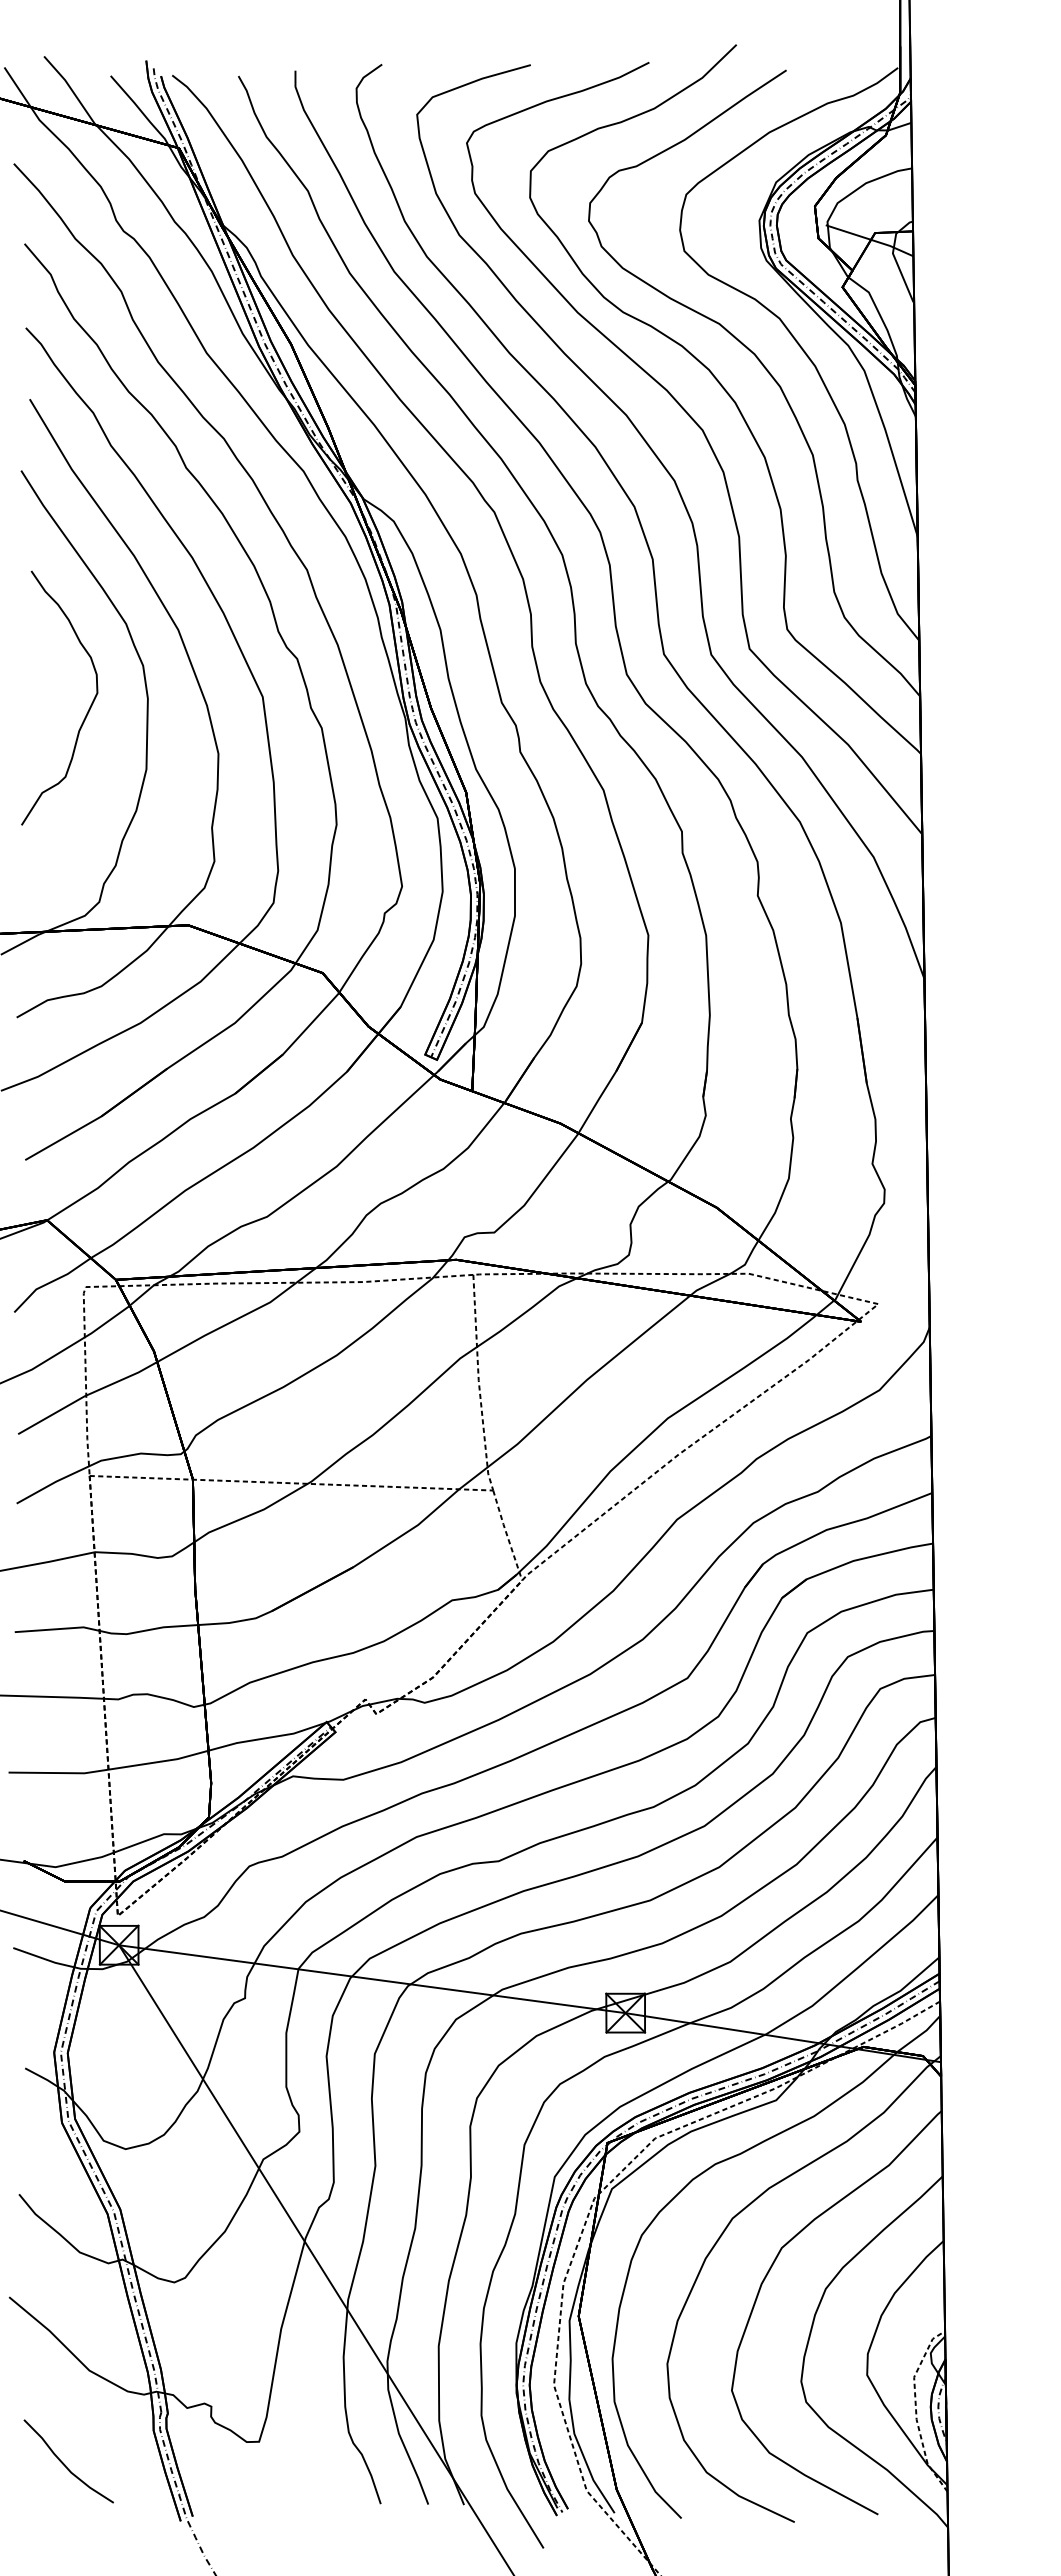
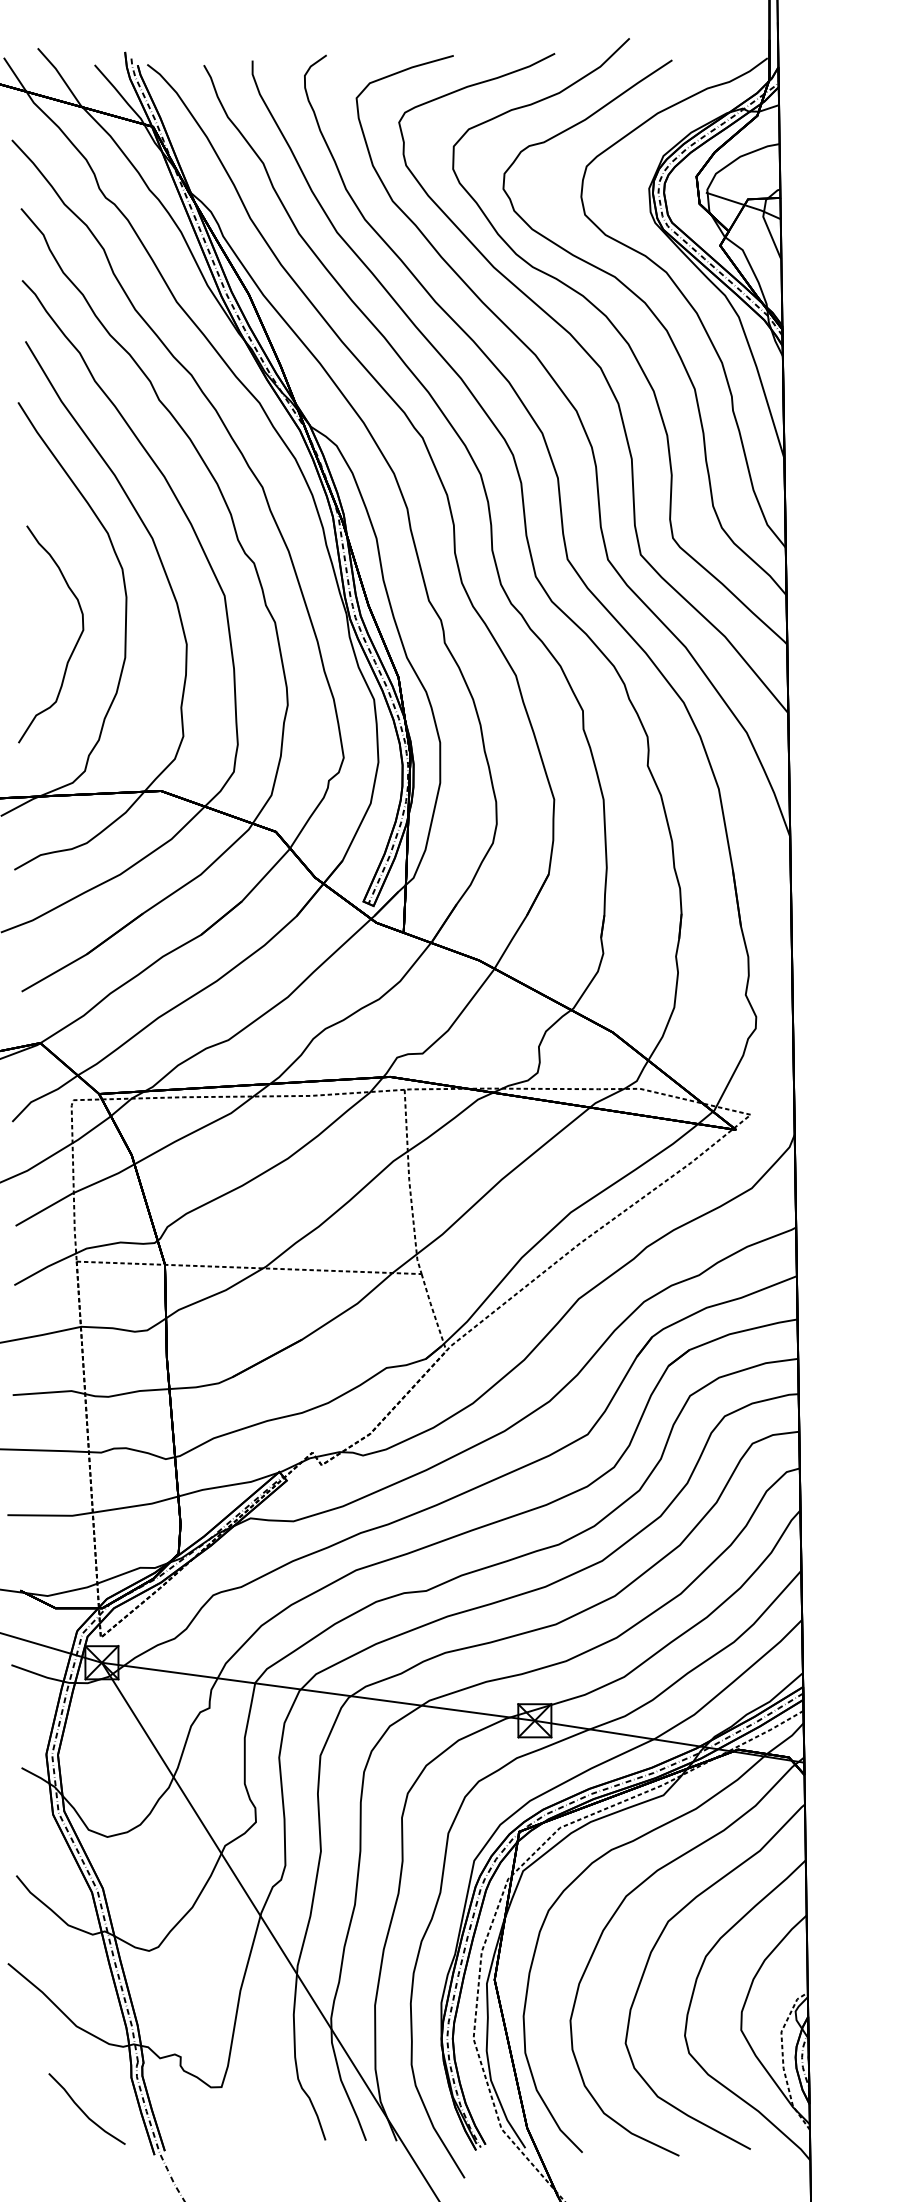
curve: (87, 711) -> (74, 645), moved
curve: (65, 2464) -> (84, 2111), moved

